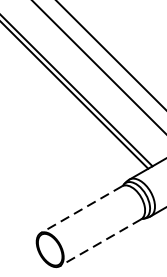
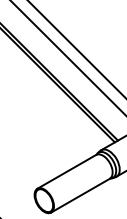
line: (81, 209) -> (66, 171), dashed -> solid
line: (100, 242) -> (80, 195), dashed -> solid

